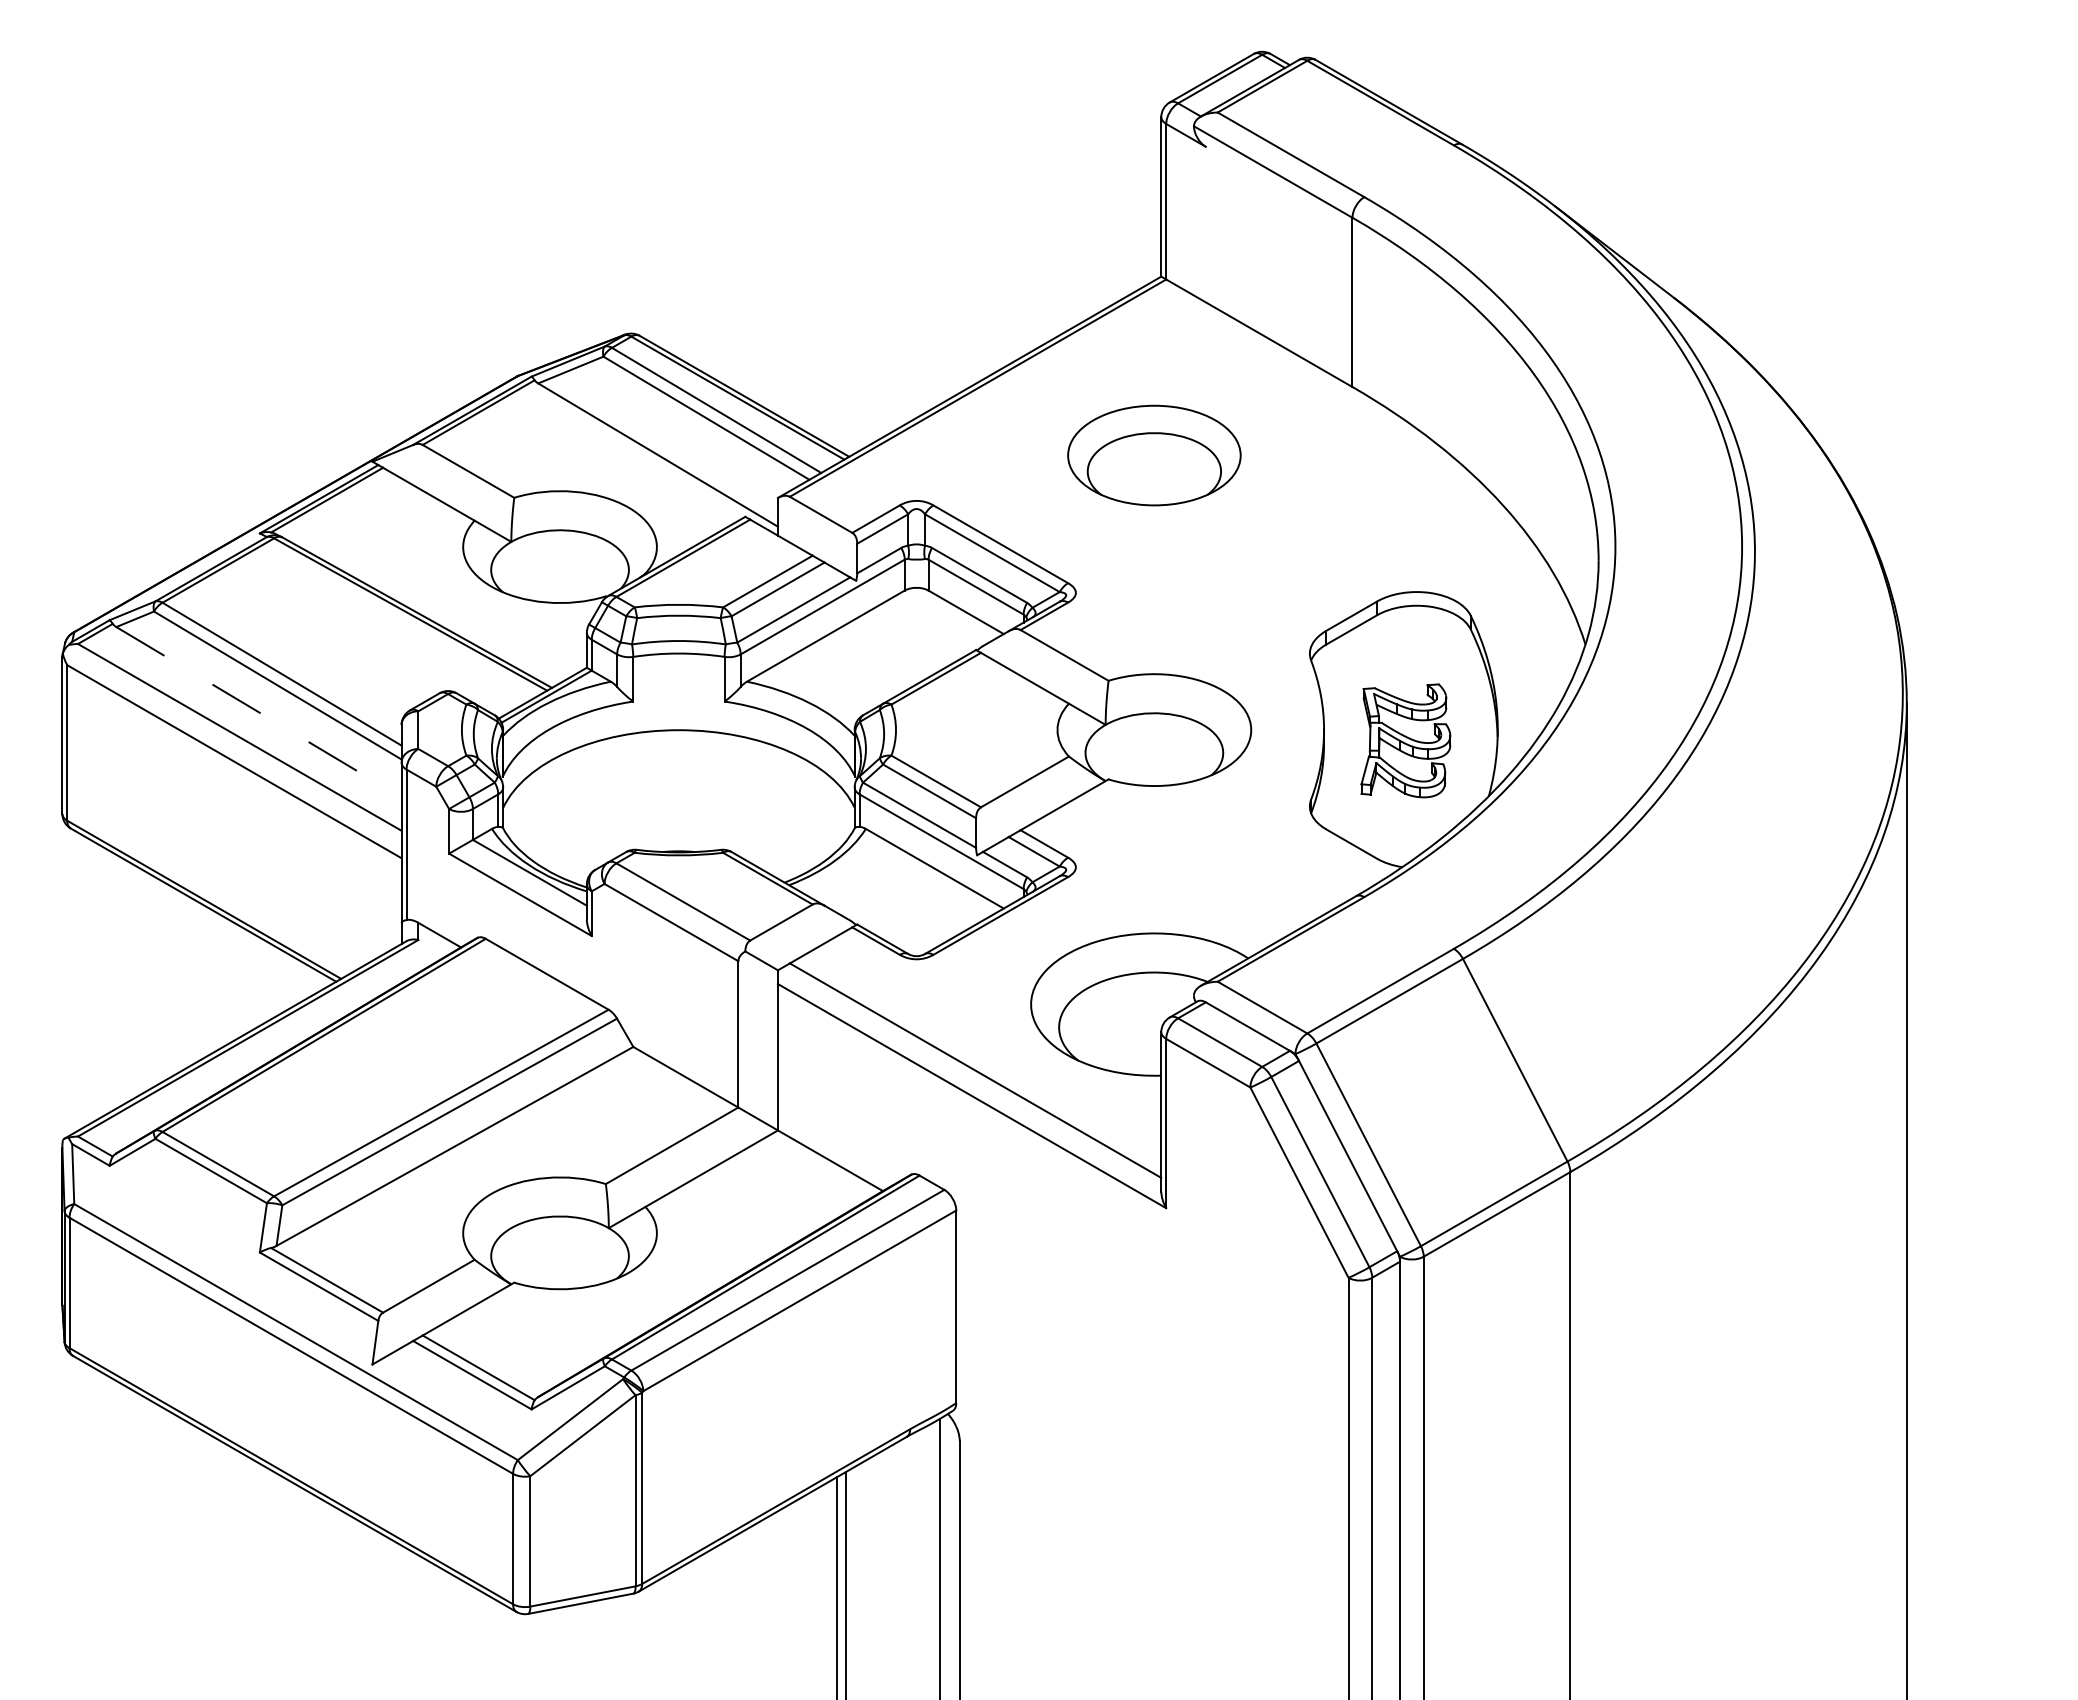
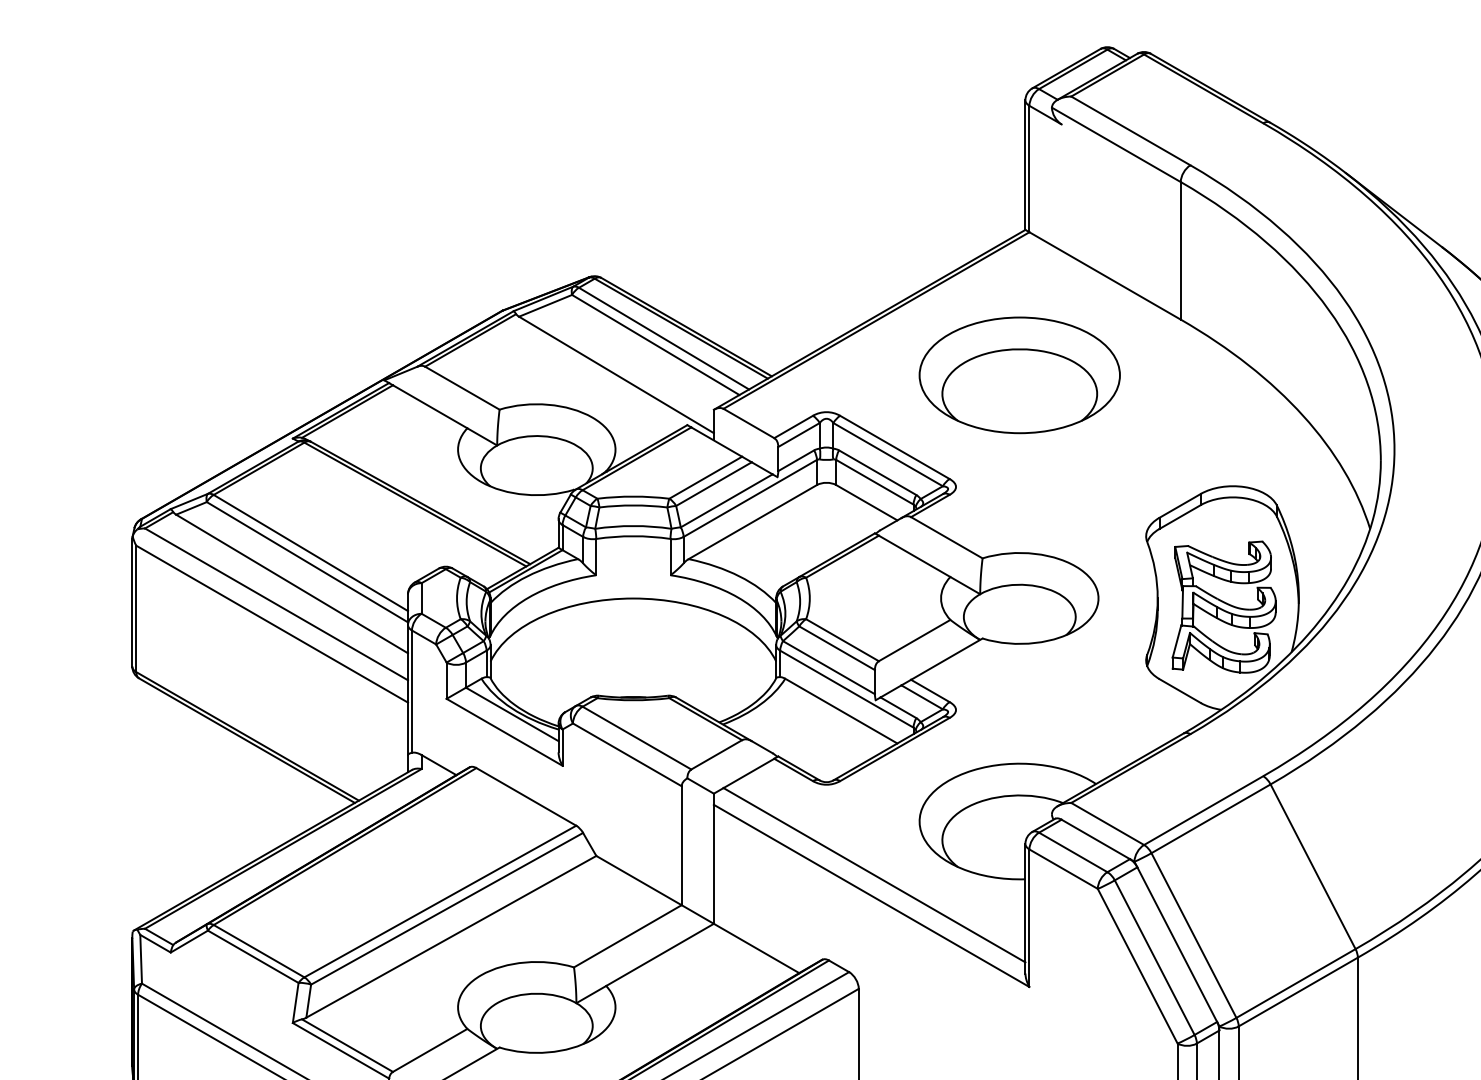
part: (1154, 455) -> (1019, 375), size x1.43
line: (259, 712) -> (292, 584), dashed -> solid
part: (1405, 740) -> (1223, 606), size x1.43

